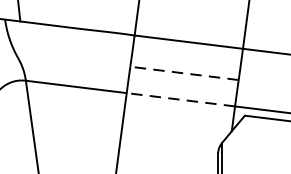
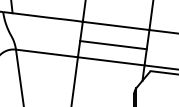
line: (184, 73) -> (113, 45), dashed -> solid
line: (181, 100) -> (111, 61), dashed -> solid

